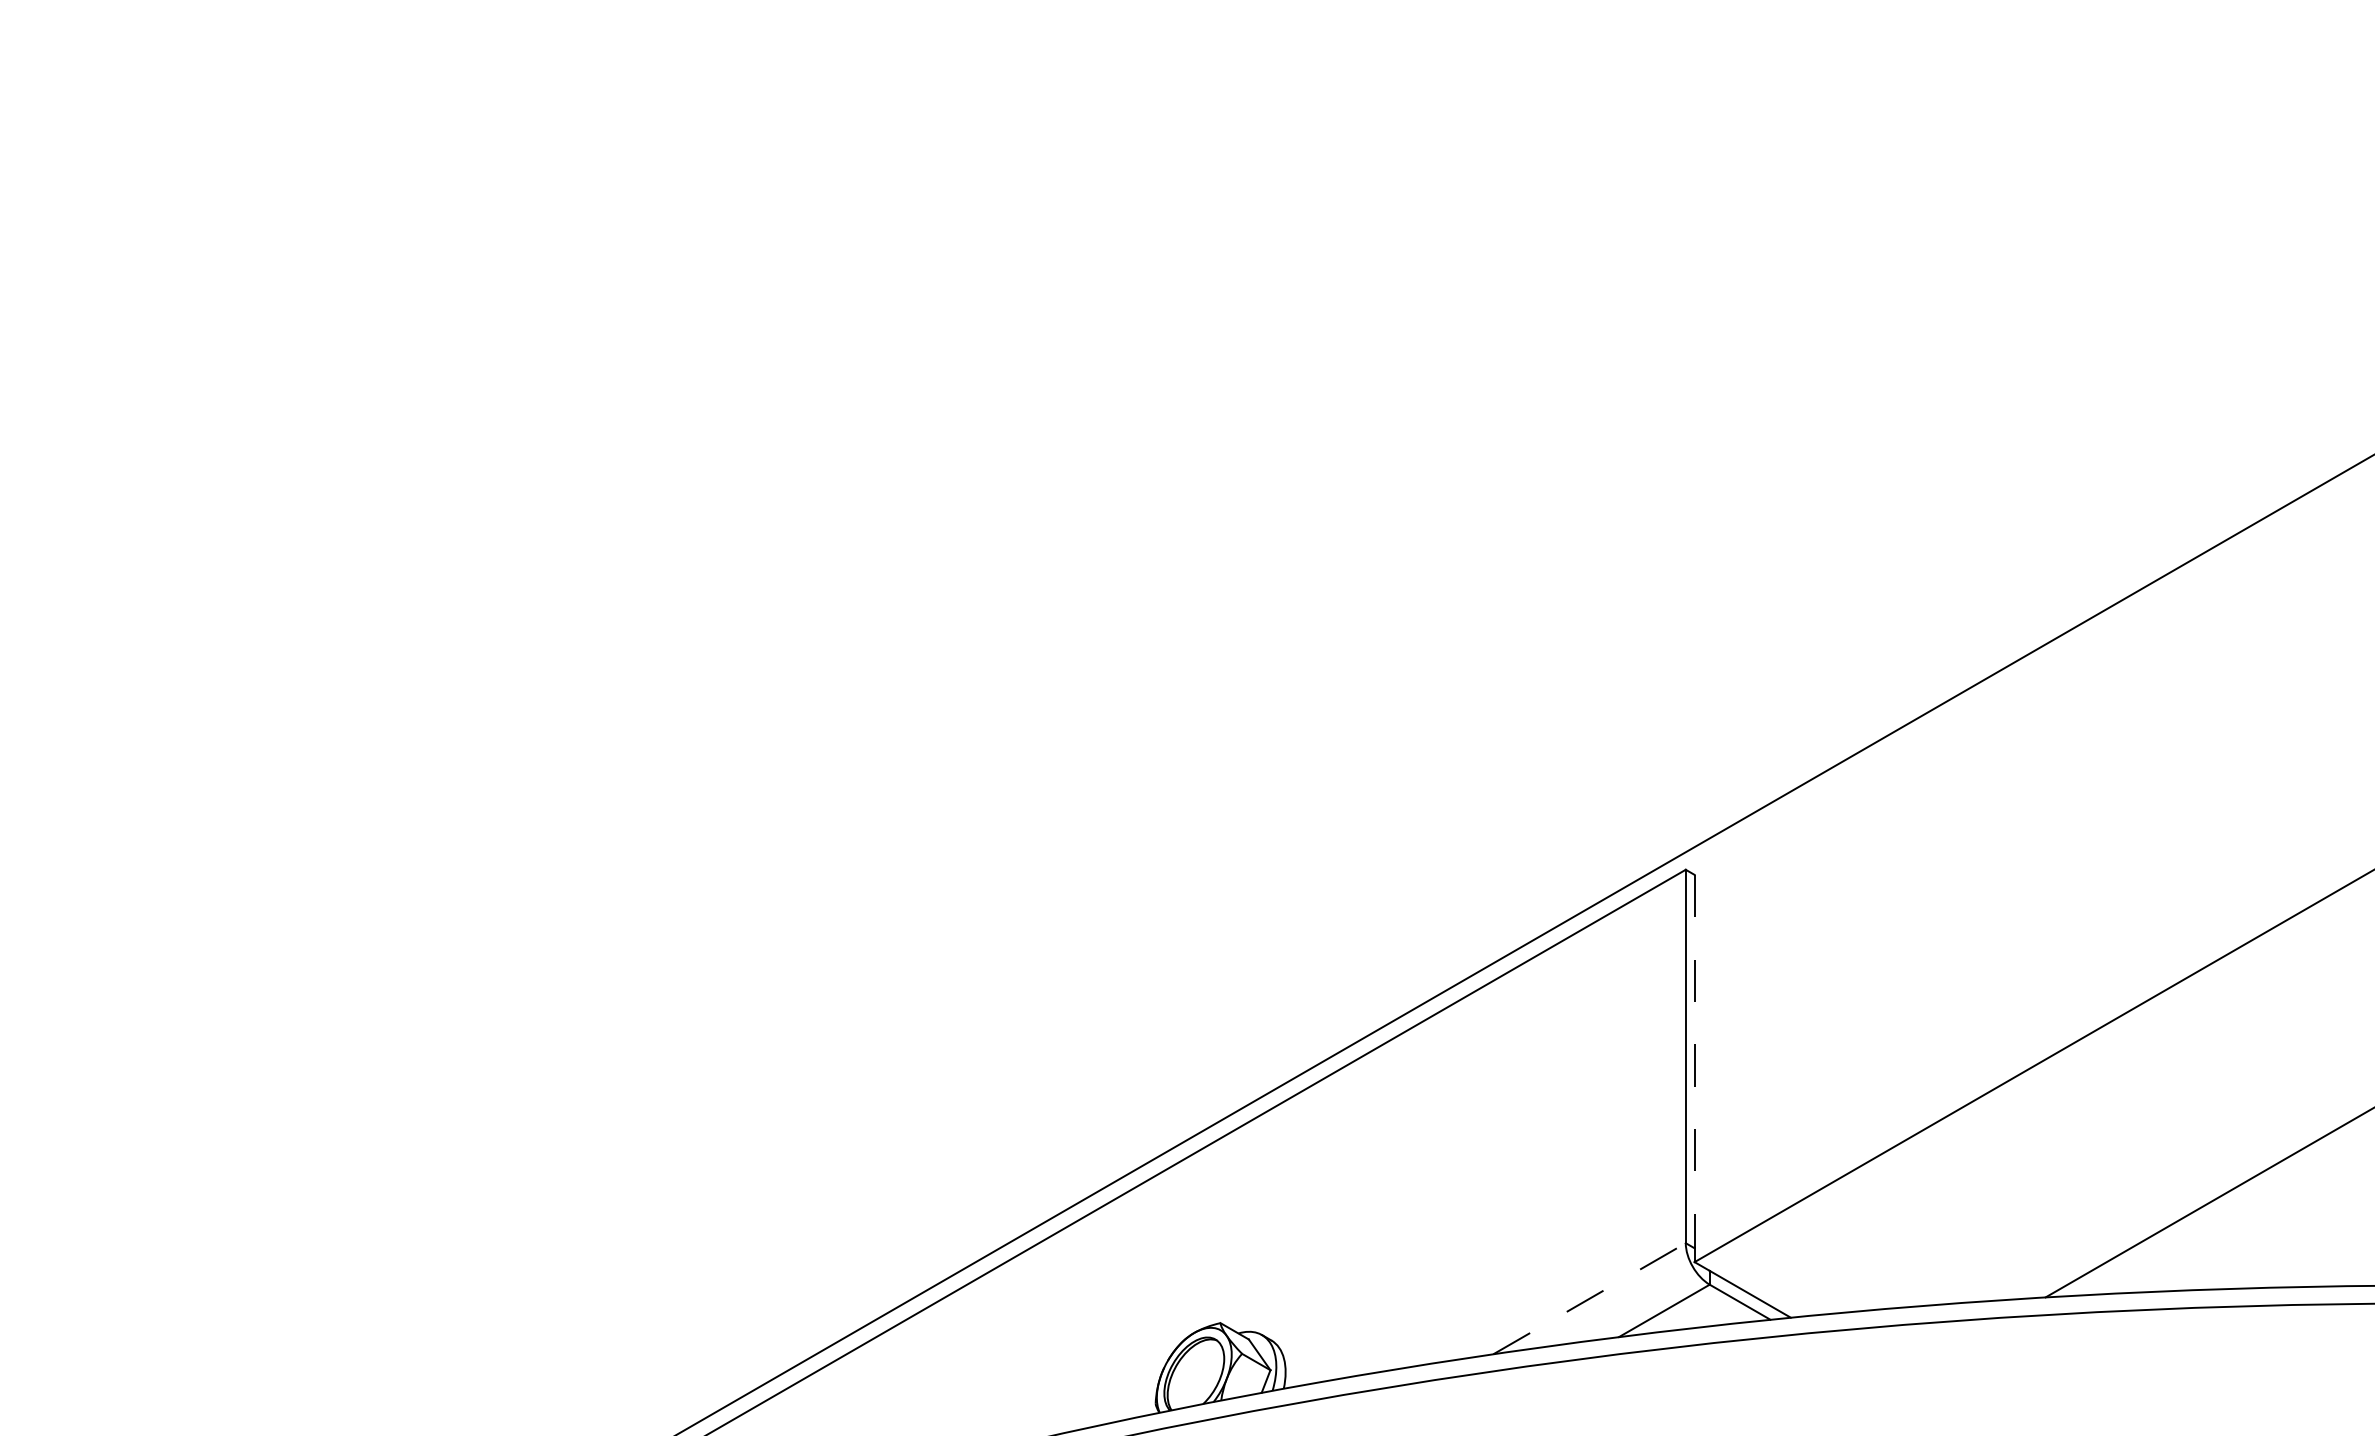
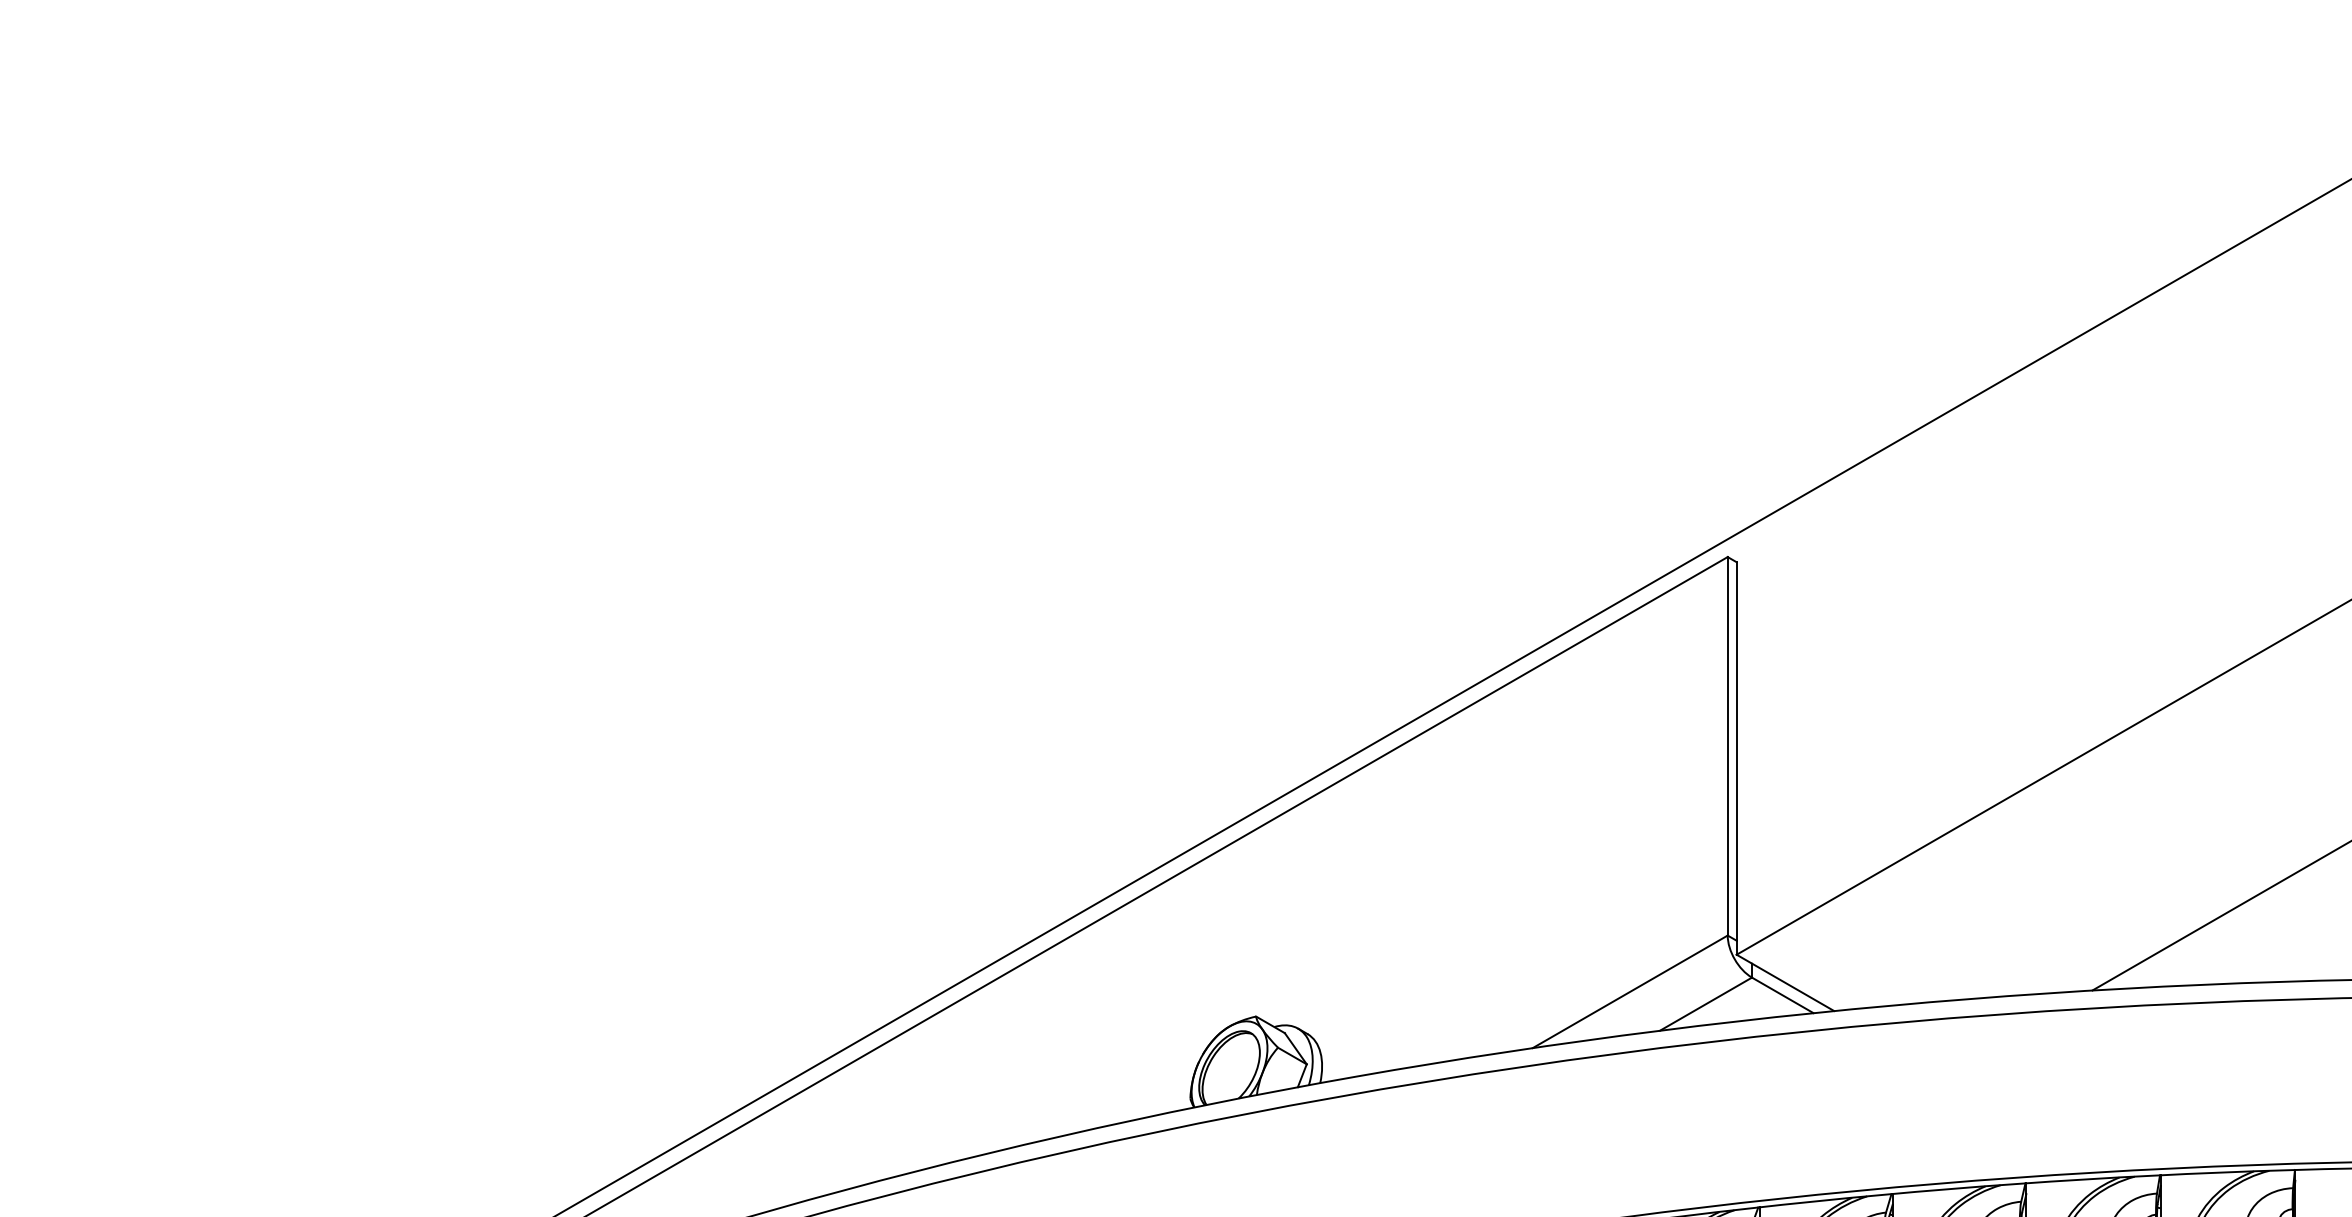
line: (1694, 1061) -> (1736, 751), dashed -> solid
line: (1590, 1298) -> (1631, 991), dashed -> solid

